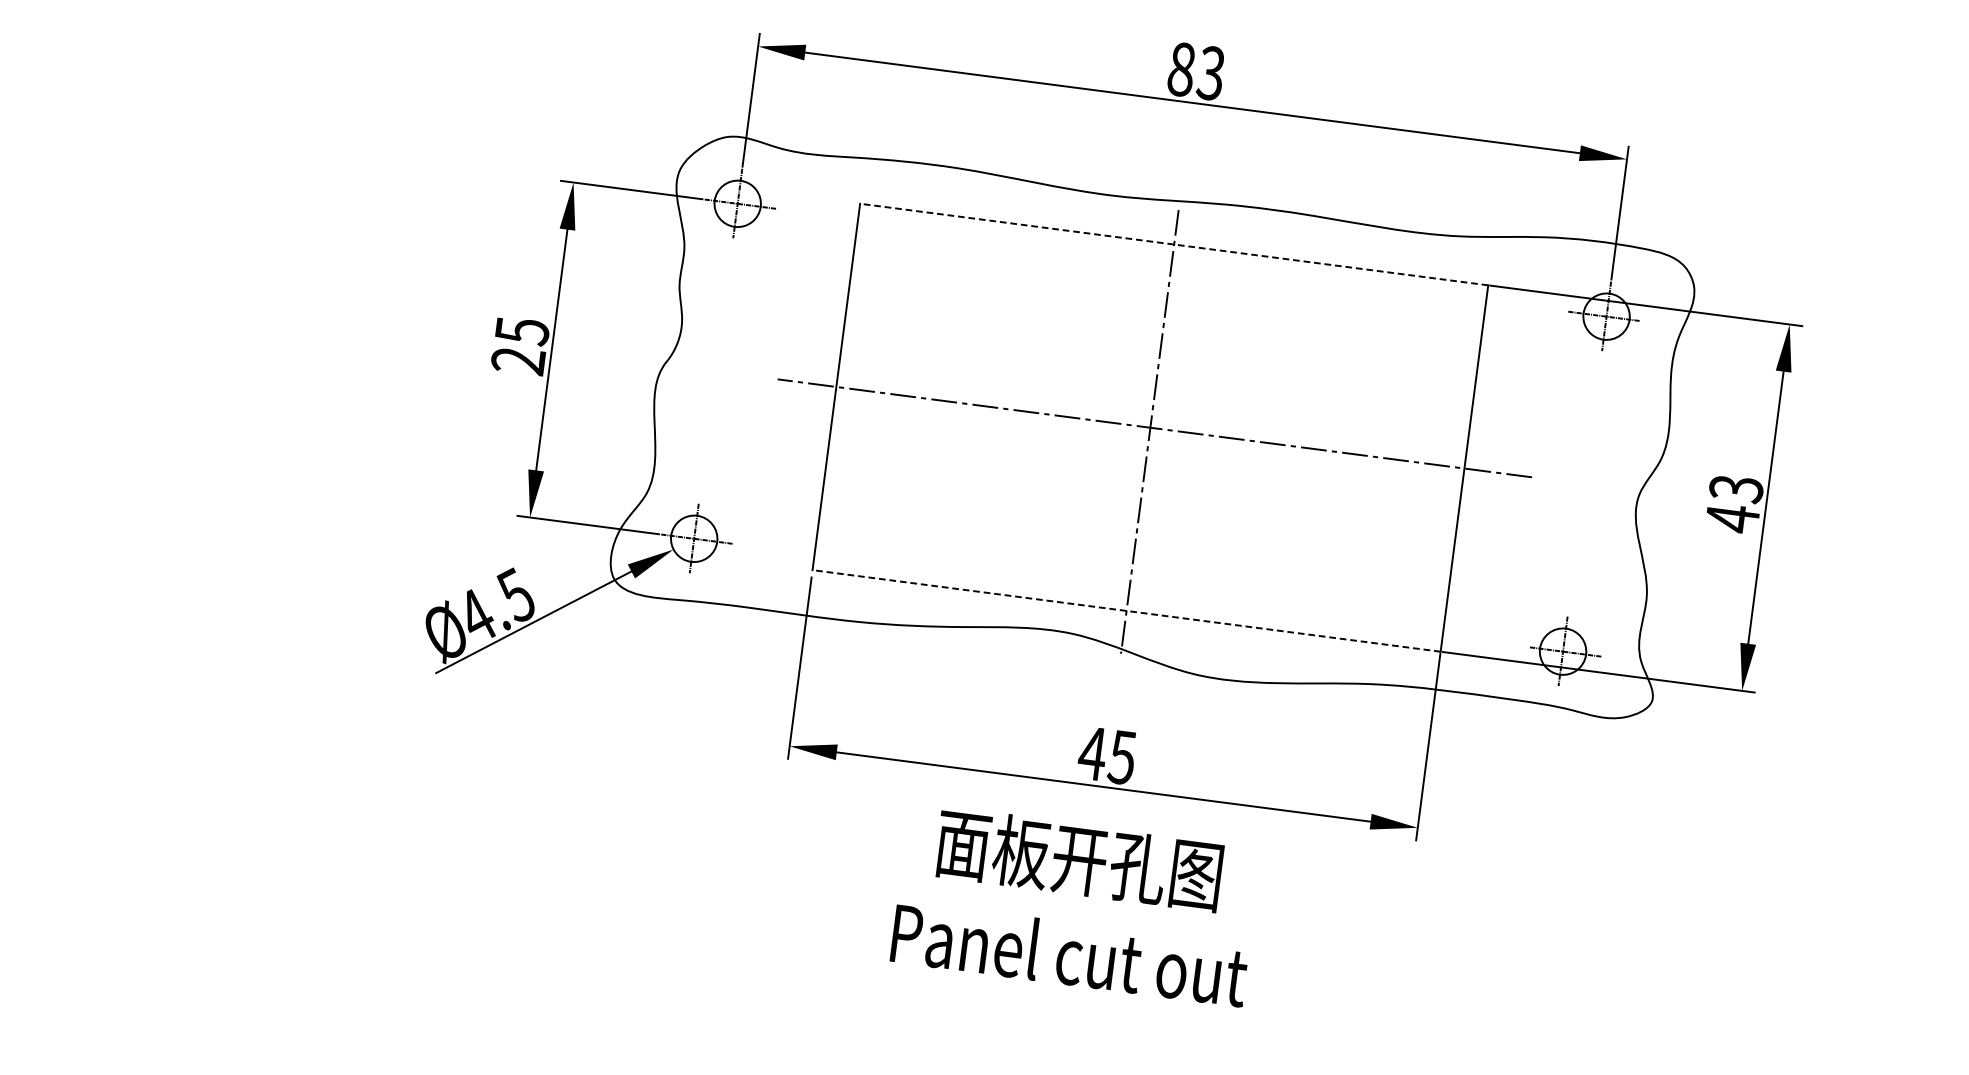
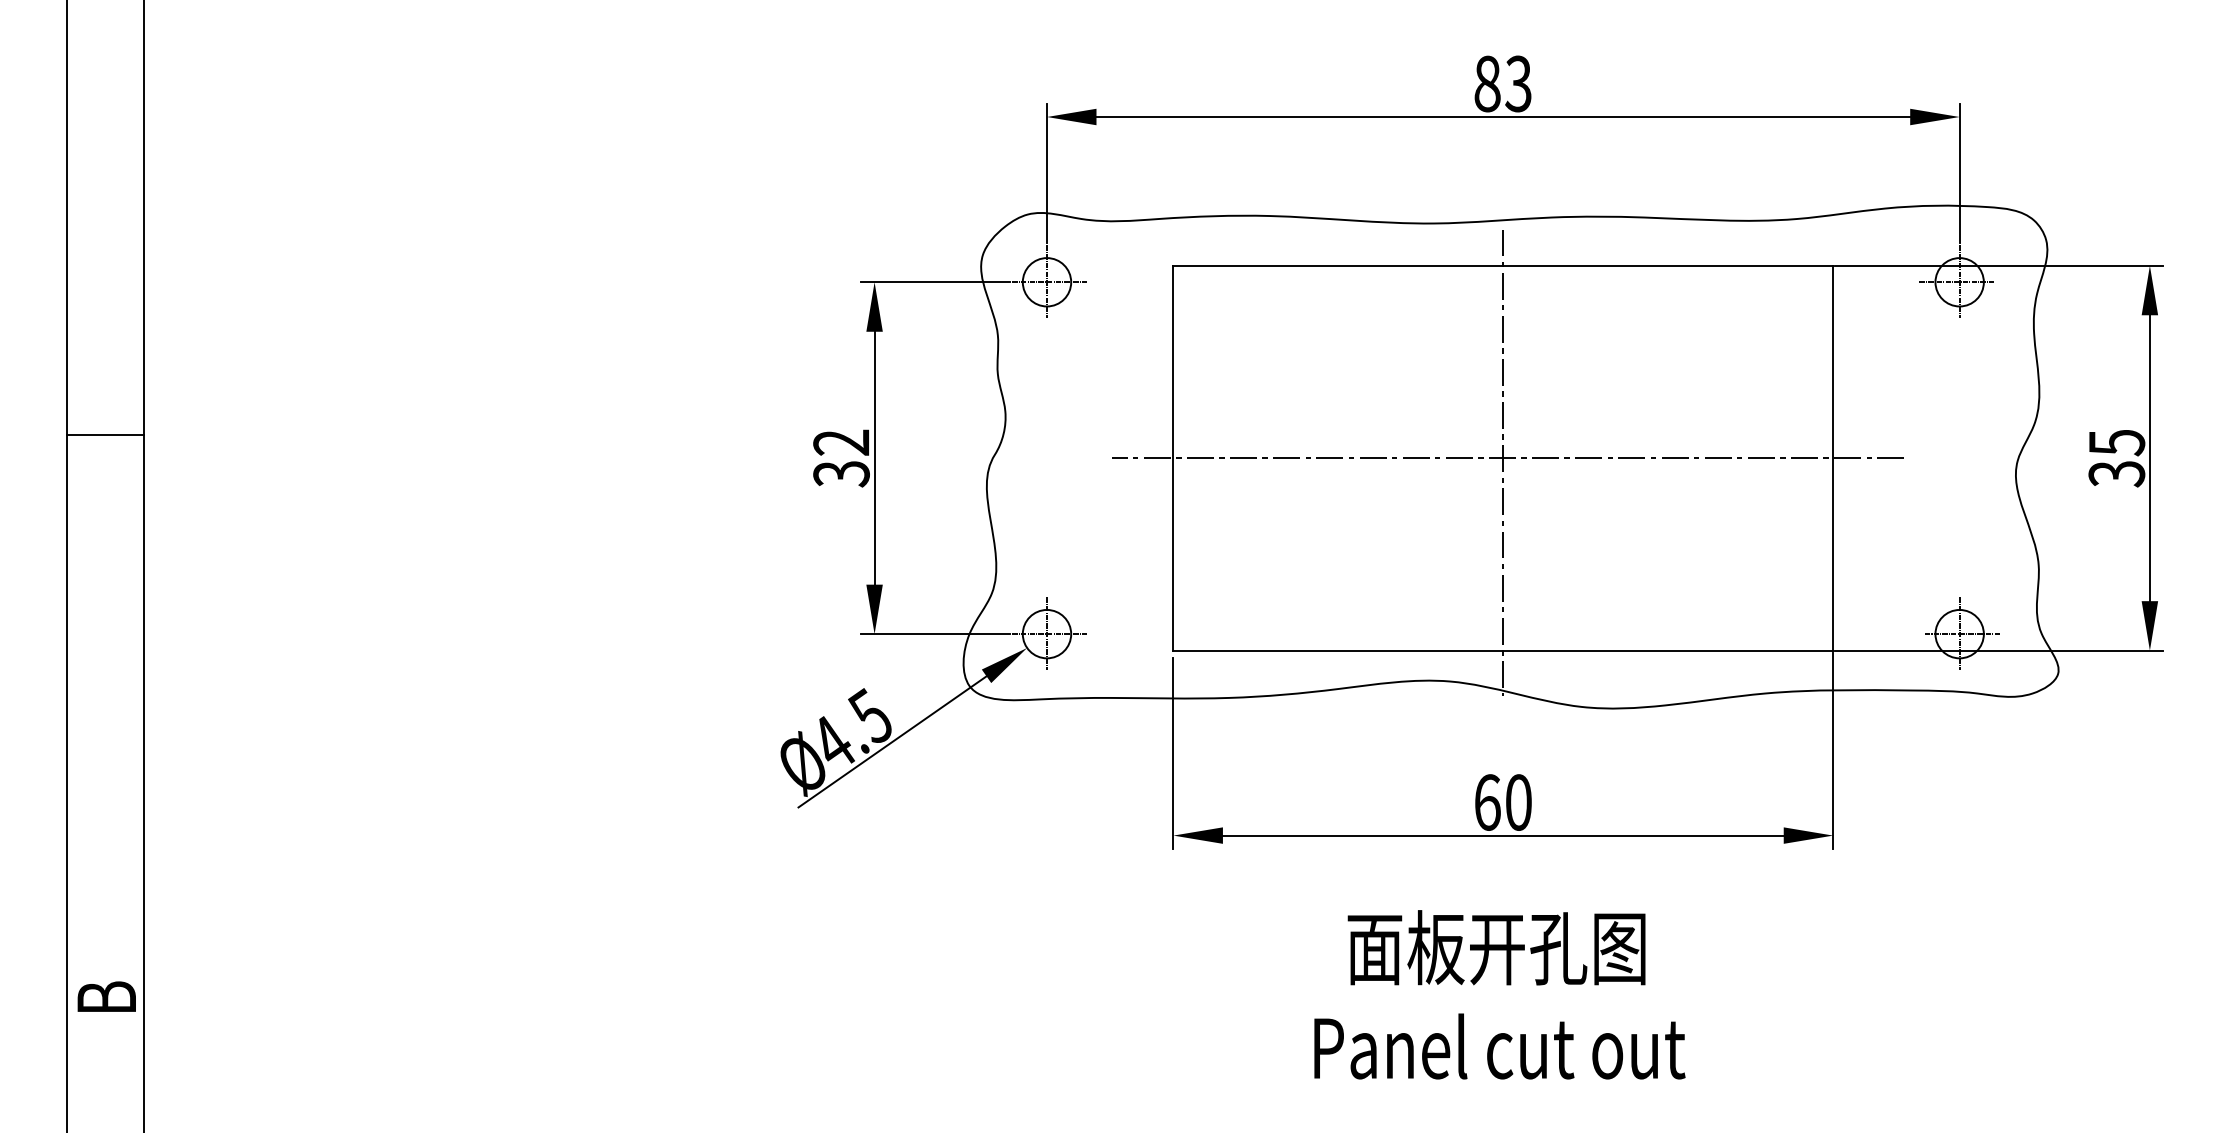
line: (1174, 244) -> (1503, 265), dashed -> solid
text: (520, 346) -> (841, 458), 25 -> 32
text: (1733, 504) -> (2116, 459), 43 -> 35
line: (1126, 610) -> (1503, 650), dashed -> solid
text: (1107, 755) -> (1502, 802), 45 -> 60
text: (1076, 904) -> (1499, 994), moved

